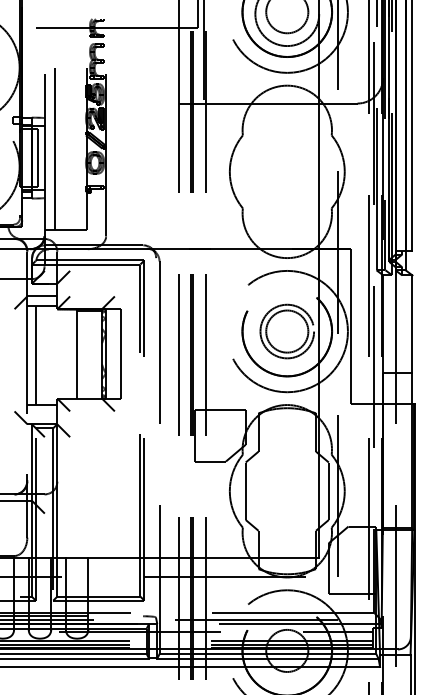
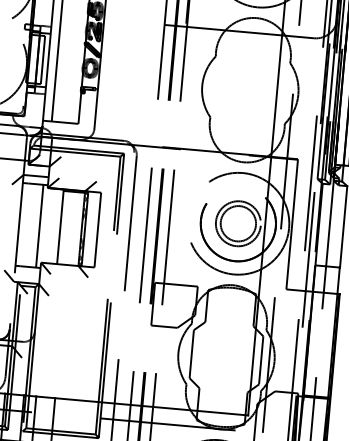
line: (35, 355) -> (39, 226), moved

